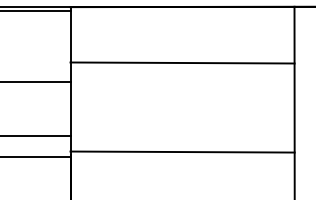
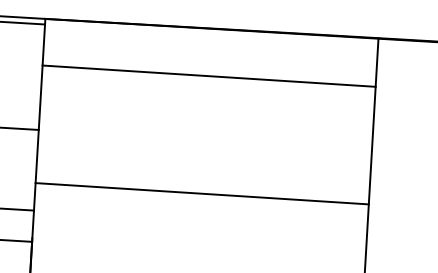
line: (182, 62) -> (209, 75), moved
line: (182, 151) -> (202, 192), moved

